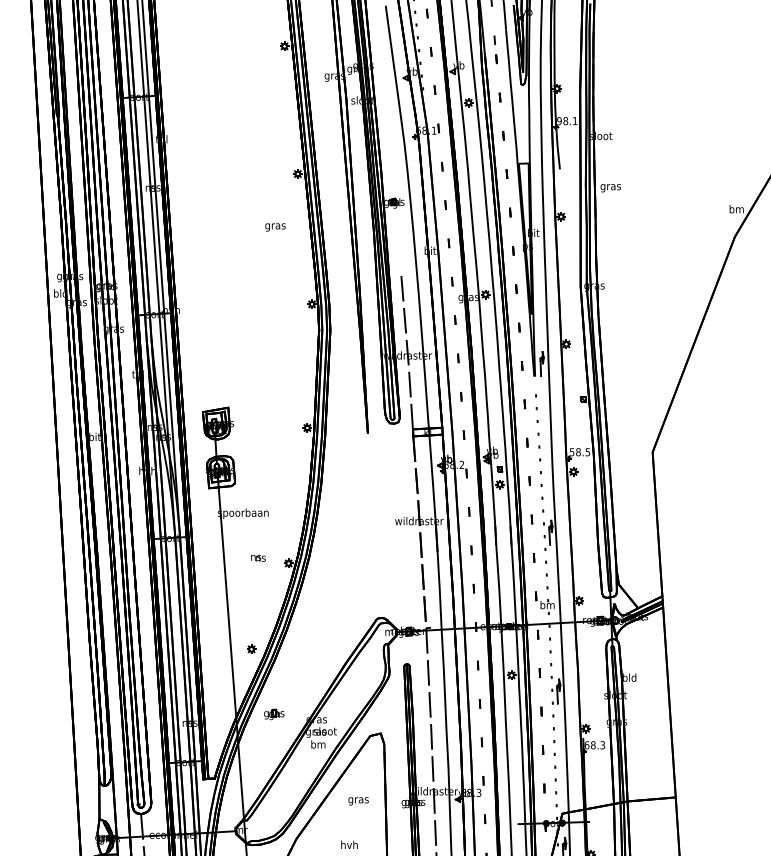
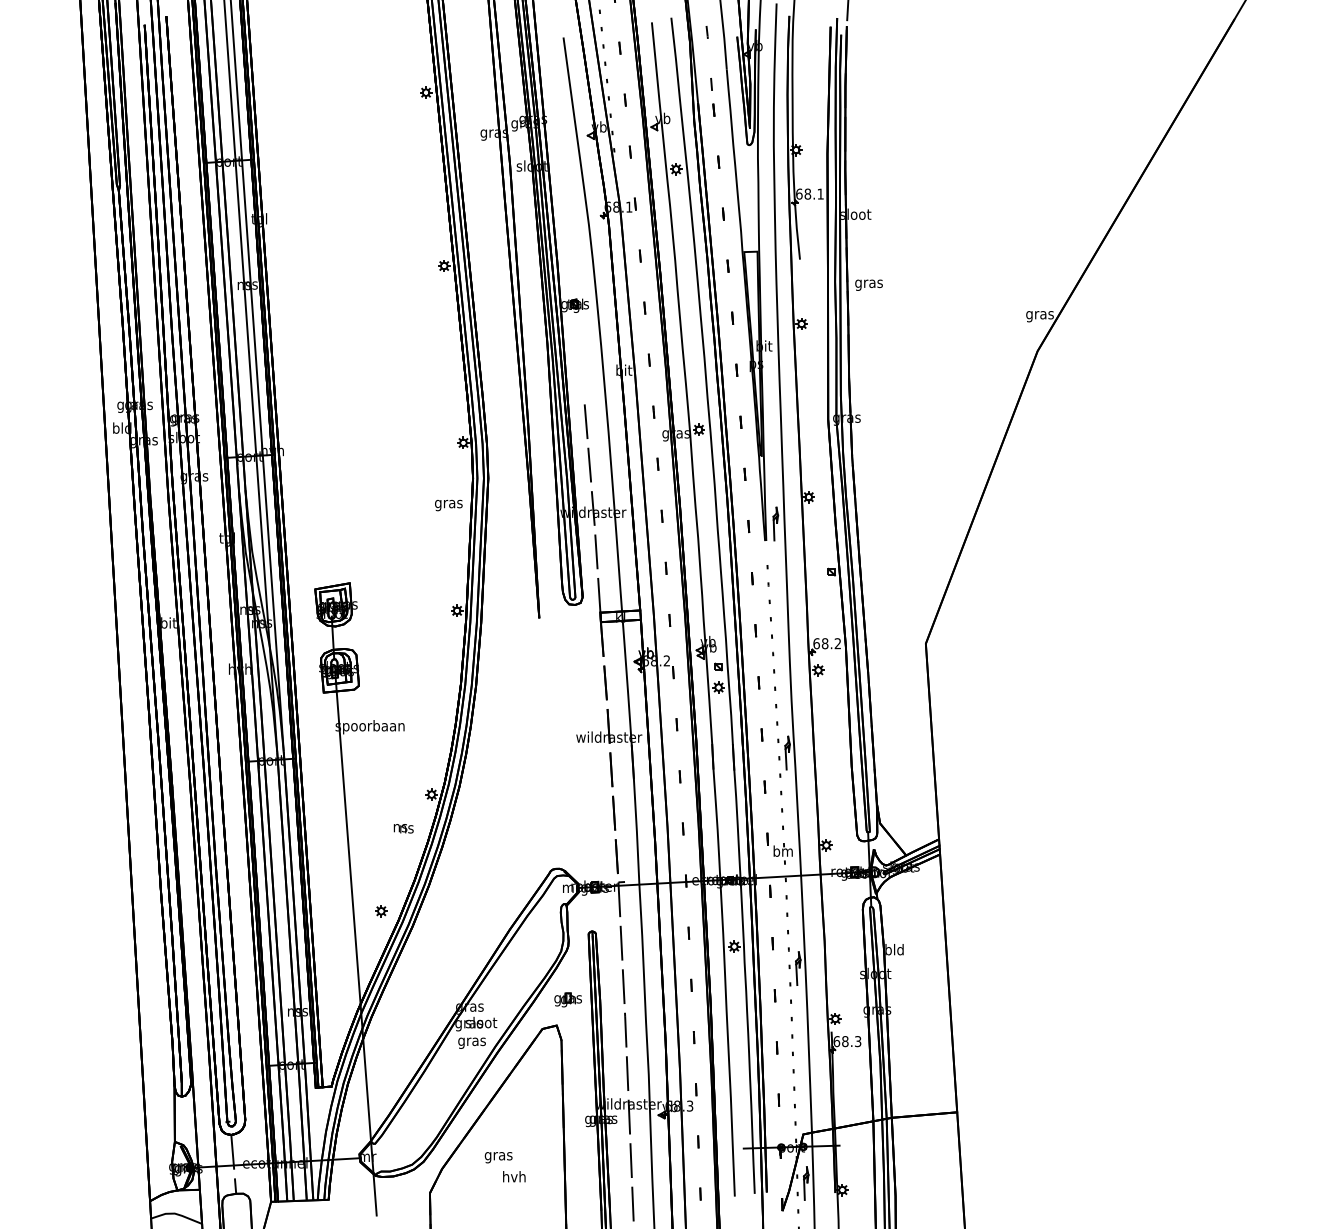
text: (559, 120) -> (799, 193), 98.1 -> 68.1
text: (736, 210) -> (1039, 315), bm -> gras
text: (275, 227) -> (448, 505), moved
text: (579, 452) -> (826, 643), 58.5 -> 68.2
text: (258, 558) -> (403, 828), moved
part: (273, 714) -> (567, 999), moved
text: (317, 745) -> (471, 1041), bm -> gras
text: (358, 801) -> (498, 1157), moved

